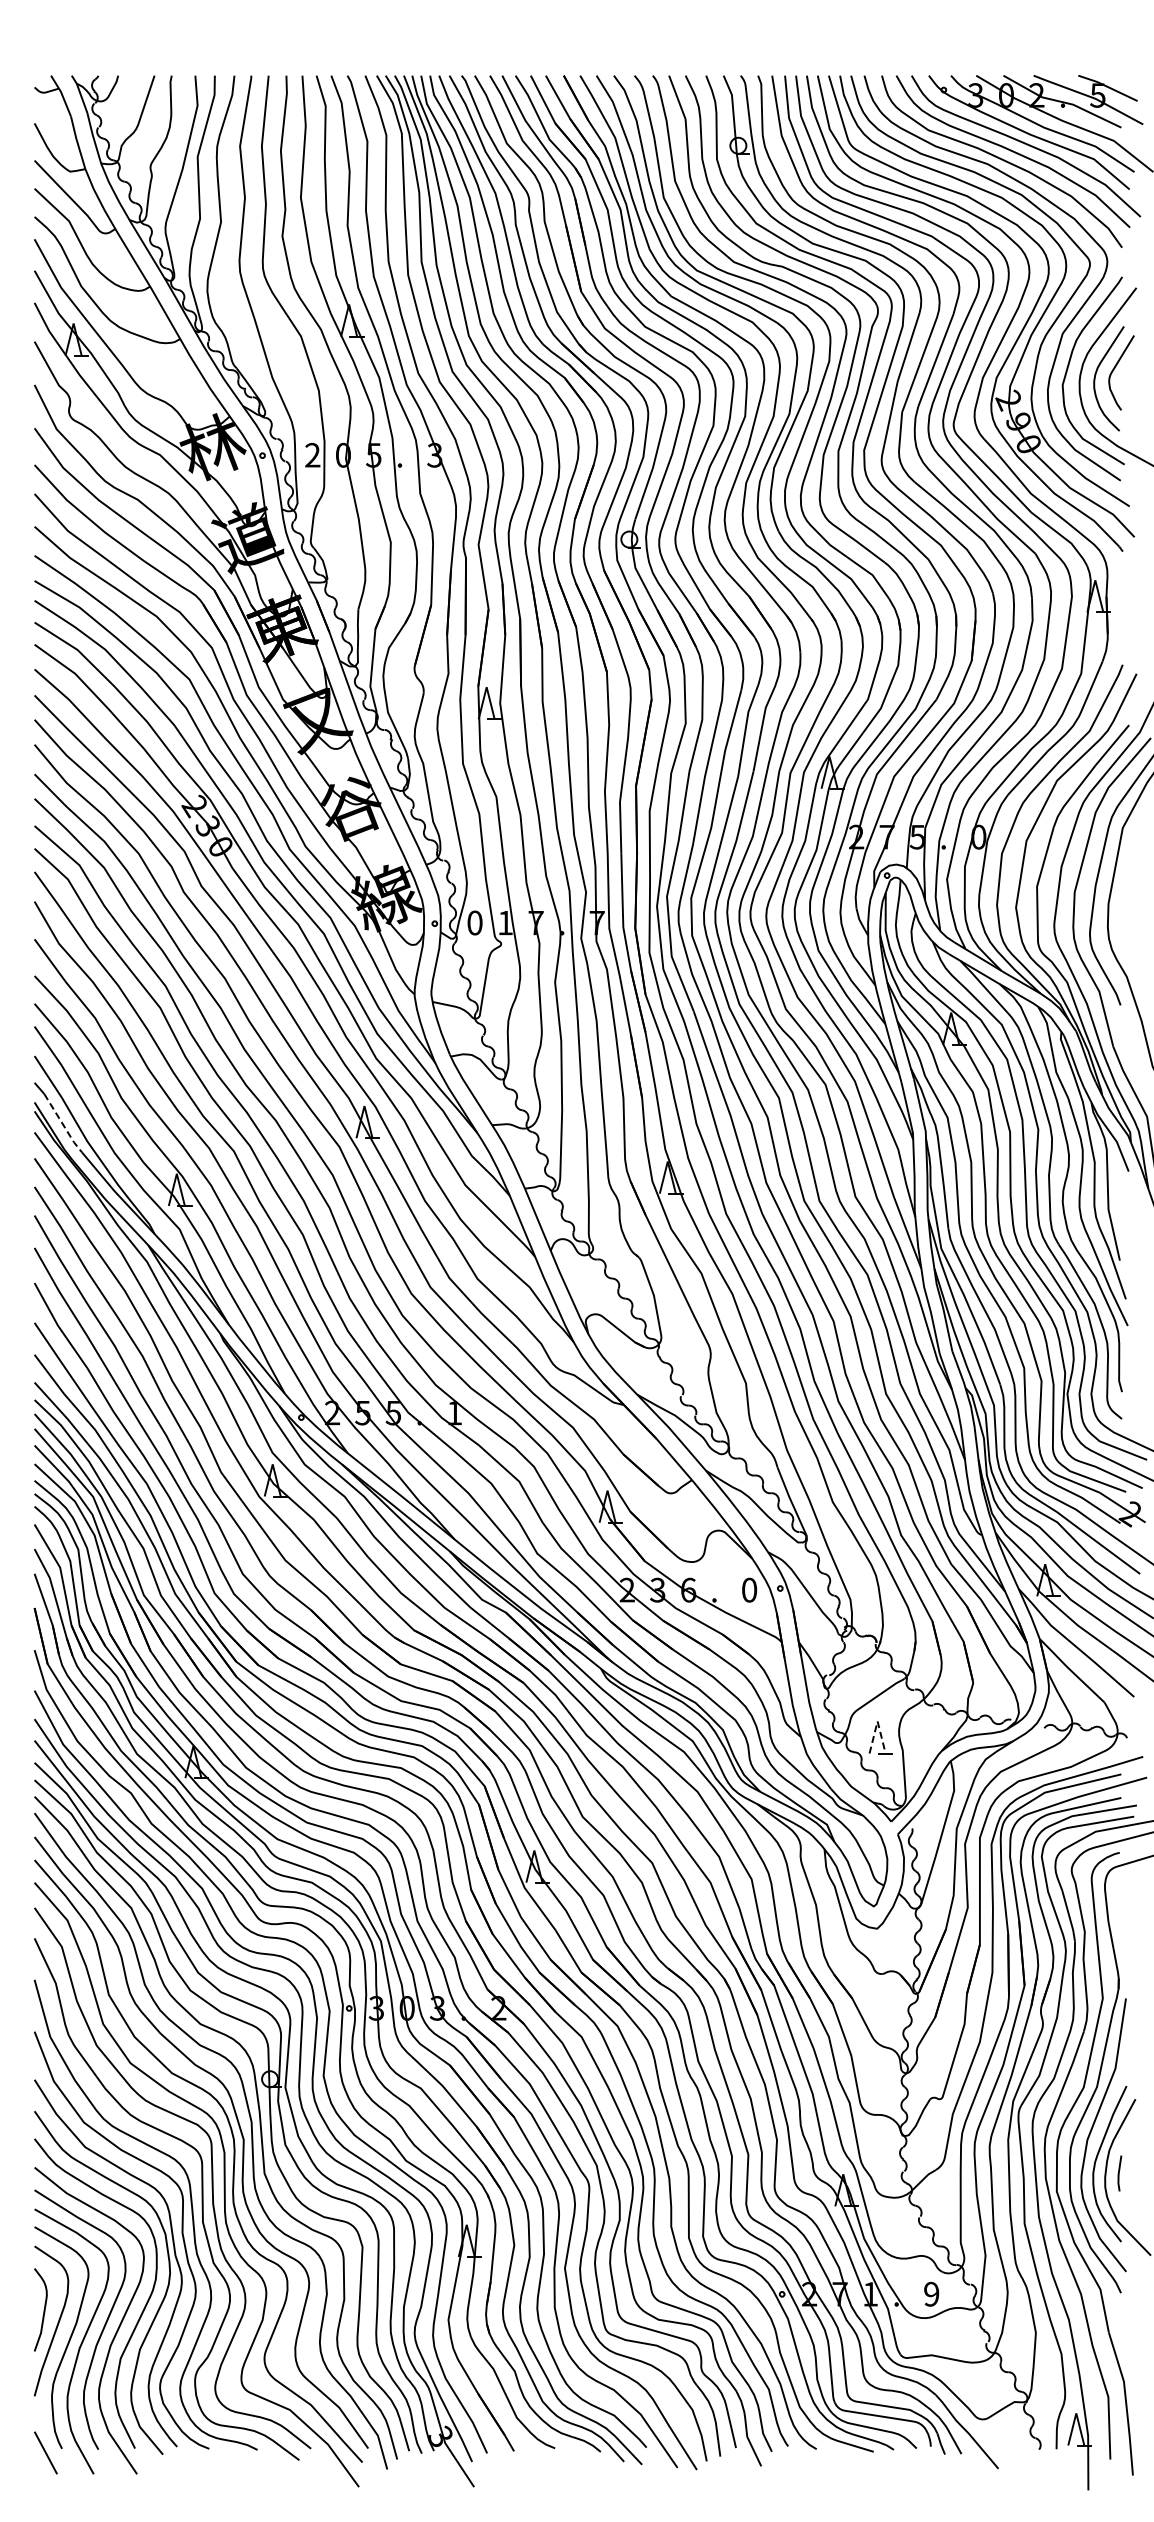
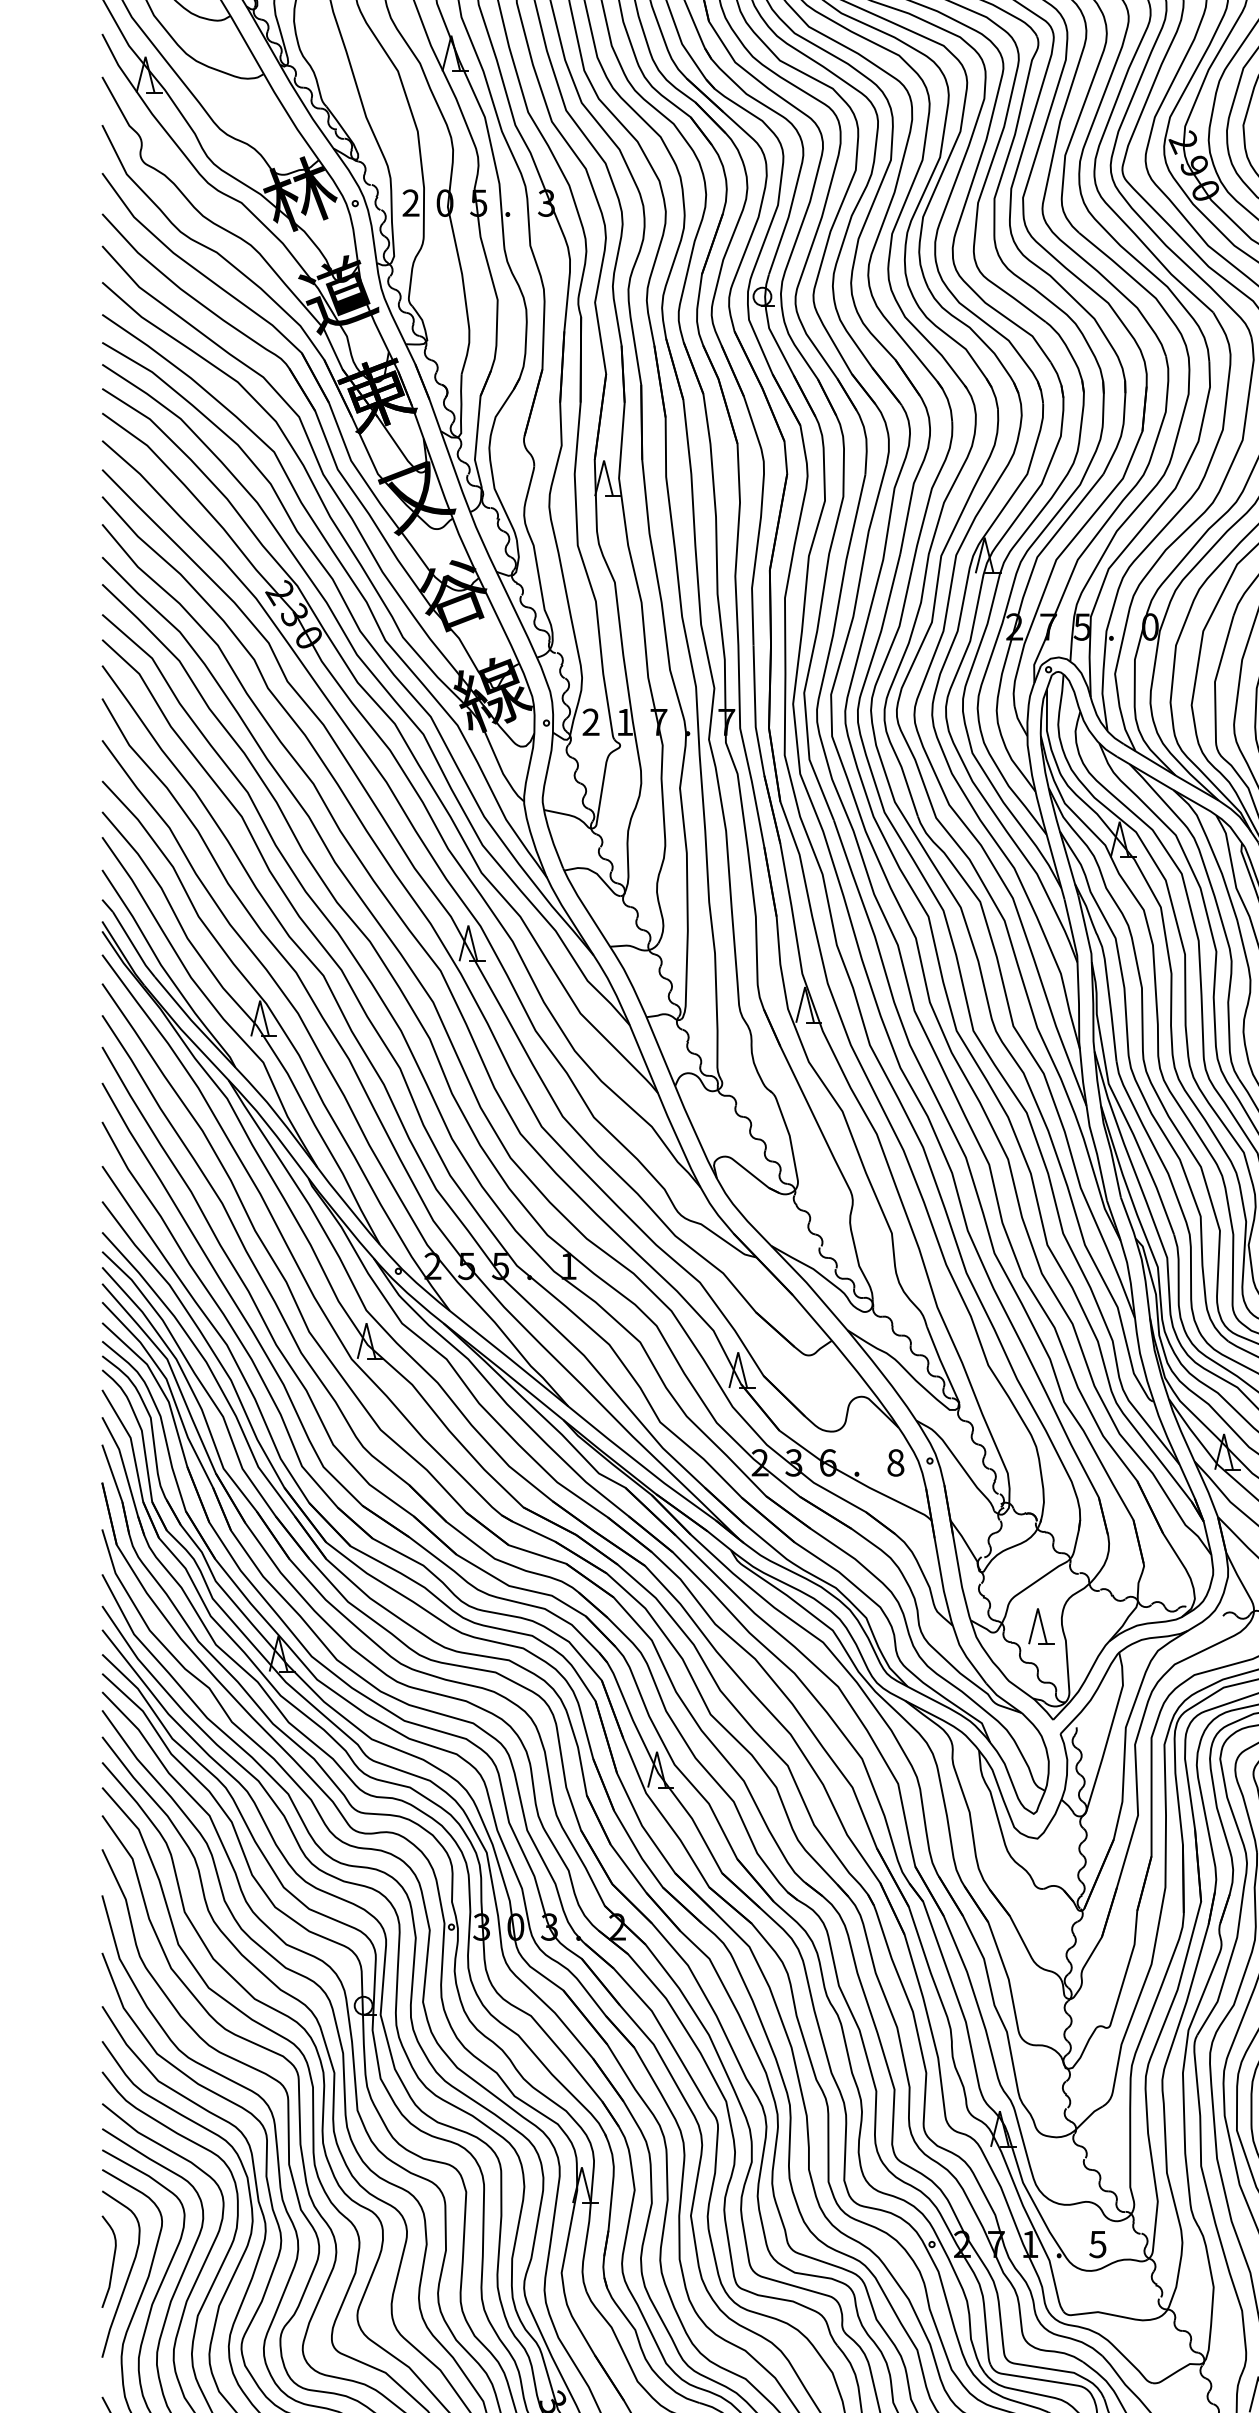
text: (474, 922) -> (590, 721), 0 -> 2
line: (62, 1124) -> (133, 945), dashed -> solid
text: (749, 1590) -> (895, 1463), 0 -> 8
line: (877, 1721) -> (1037, 1608), dashed -> solid
text: (931, 2293) -> (1097, 2243), 9 -> 5

